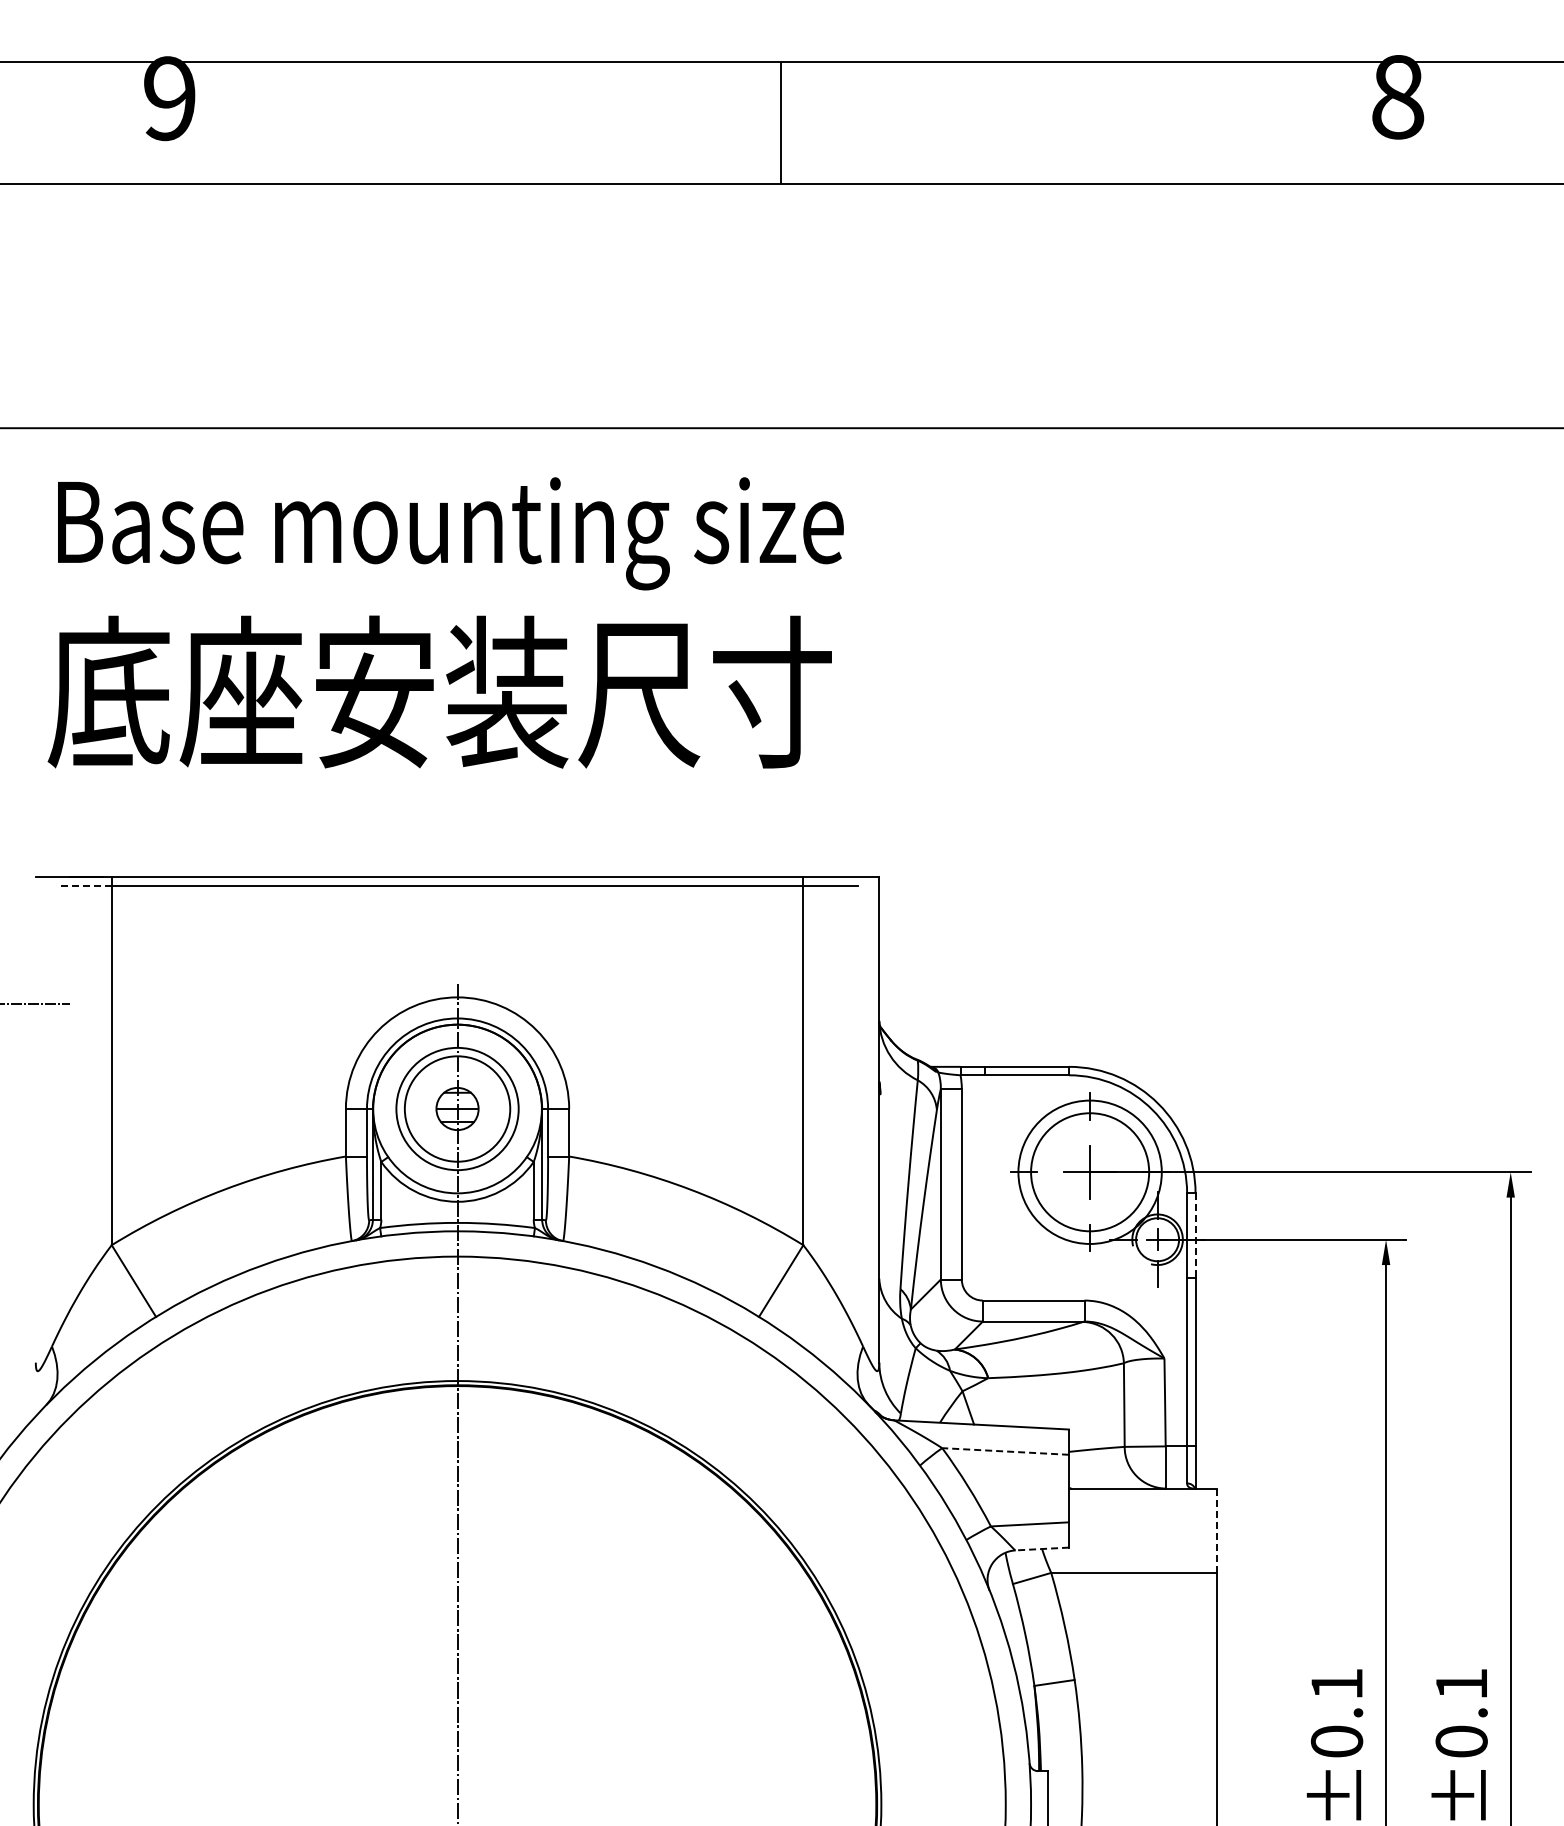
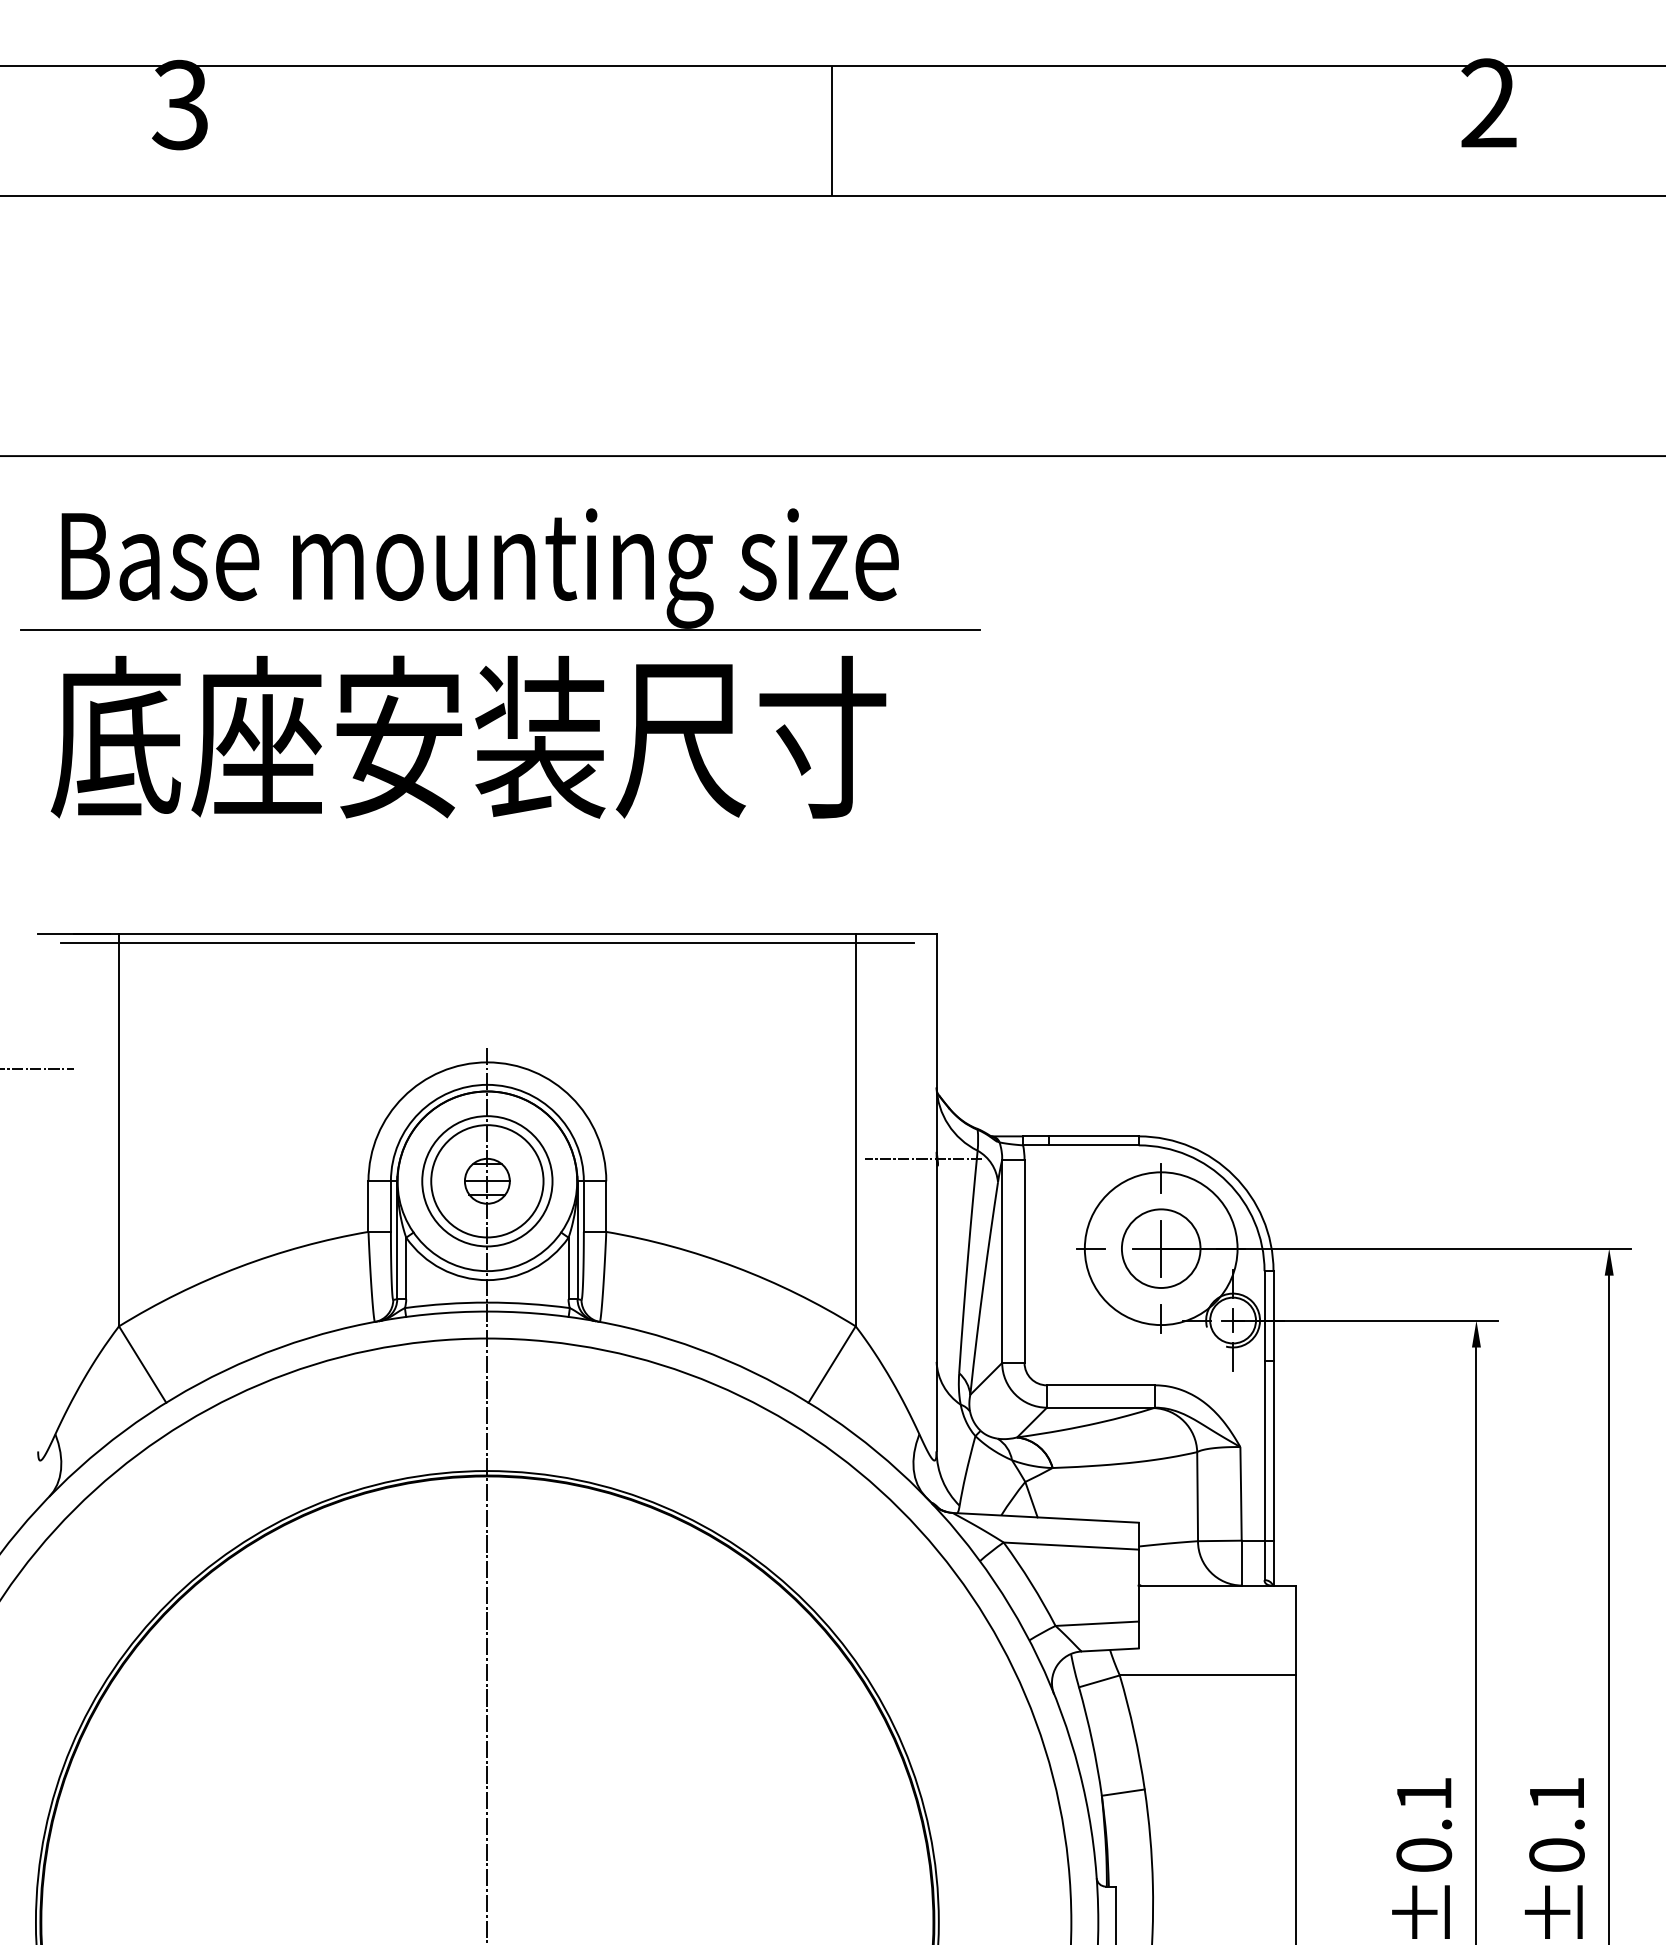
text: (1397, 96) -> (1488, 102), 8 -> 2
text: (168, 98) -> (179, 104), 9 -> 3
line: (469, 591) -> (500, 630), added
line: (83, 885) -> (88, 943), dashed -> solid
line: (866, 1087) -> (923, 1158), added
circle: (1090, 1172) -> (1161, 1248), size x0.62
line: (1195, 1236) -> (1273, 1317), dashed -> solid
line: (1005, 1451) -> (1071, 1546), dashed -> solid
line: (1216, 1531) -> (1295, 1631), dashed -> solid
line: (1042, 1549) -> (1110, 1650), dashed -> solid

